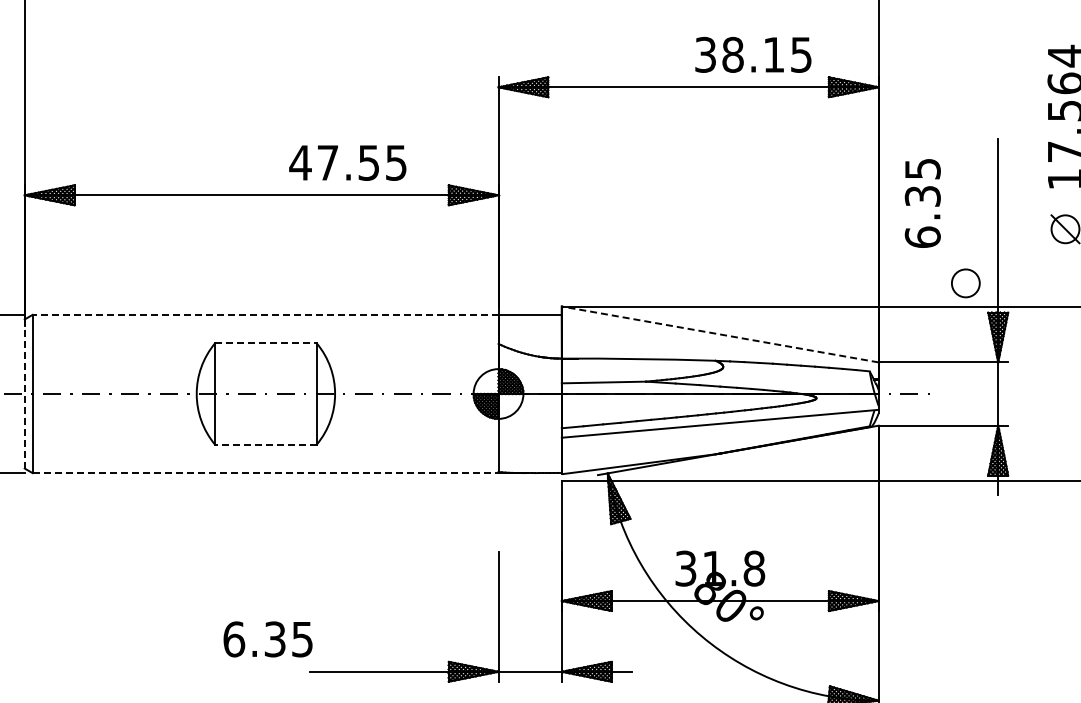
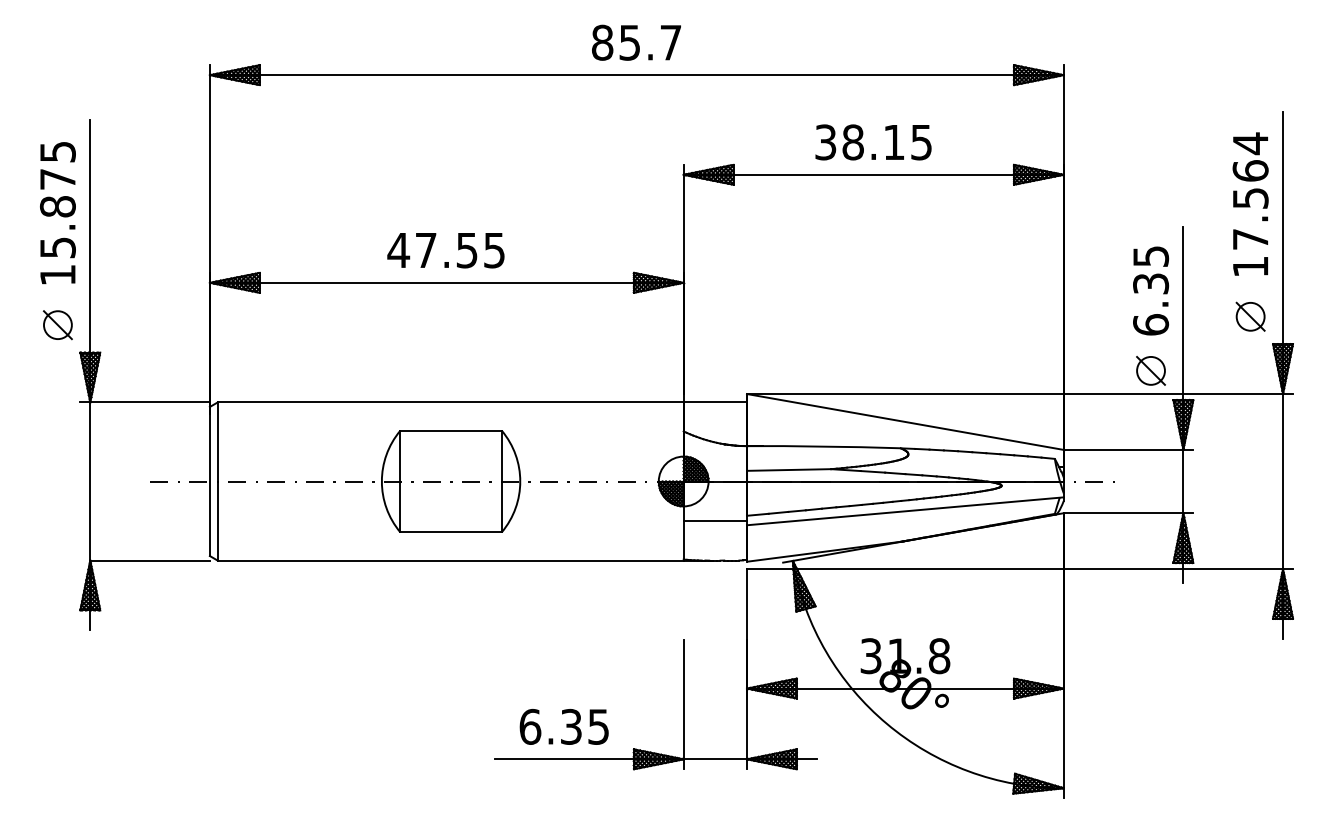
text: (753, 54) -> (873, 142), moved
text: (347, 162) -> (445, 250), moved
text: (923, 202) -> (1151, 290), moved
line: (965, 282) -> (1150, 370), added
line: (265, 314) -> (450, 402), dashed -> solid
line: (720, 333) -> (905, 421), dashed -> solid
line: (266, 342) -> (451, 430), dashed -> solid
line: (24, 393) -> (209, 481), dashed -> solid
line: (529, 433) -> (714, 521), added
line: (266, 444) -> (451, 532), dashed -> solid
line: (265, 472) -> (450, 560), dashed -> solid
text: (267, 638) -> (563, 726), moved

